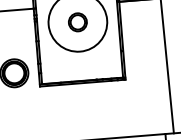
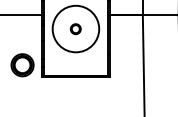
part: (77, 22) -> (75, 29), size x0.7

